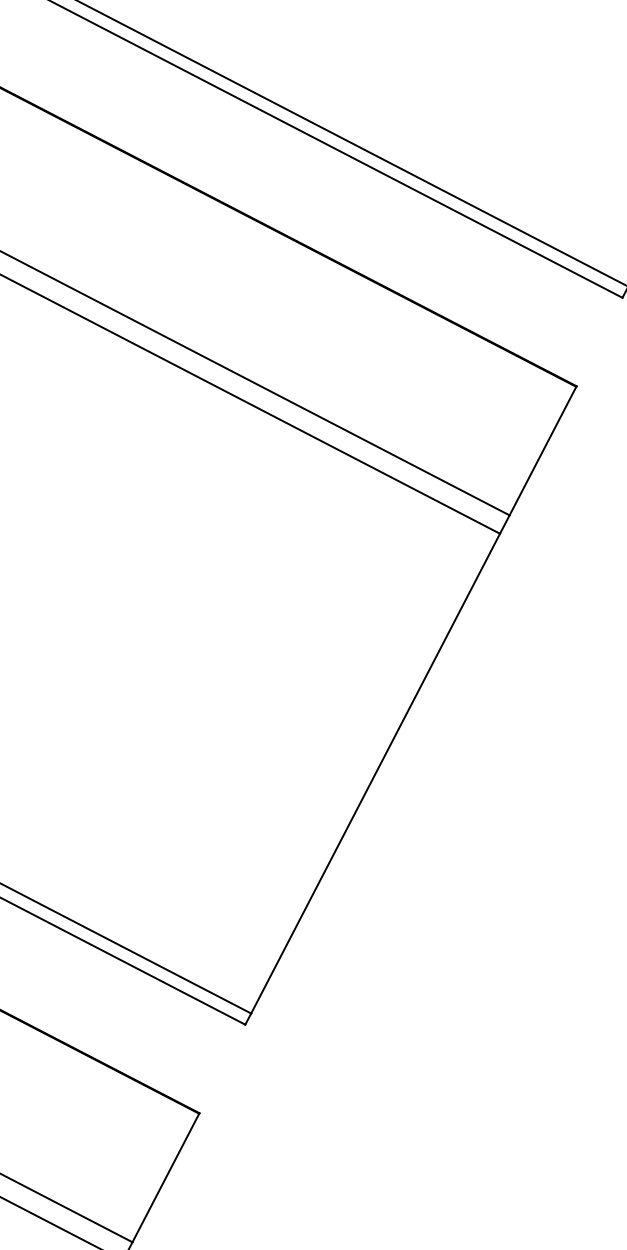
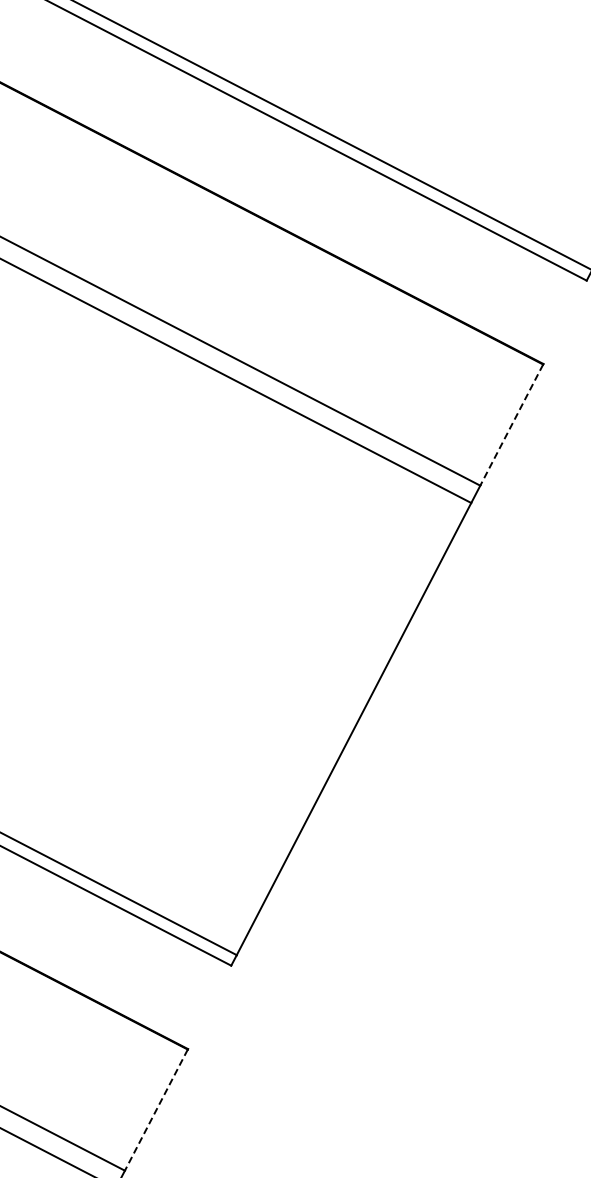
line: (542, 451) -> (511, 425), solid -> dashed
line: (166, 1178) -> (156, 1110), solid -> dashed

